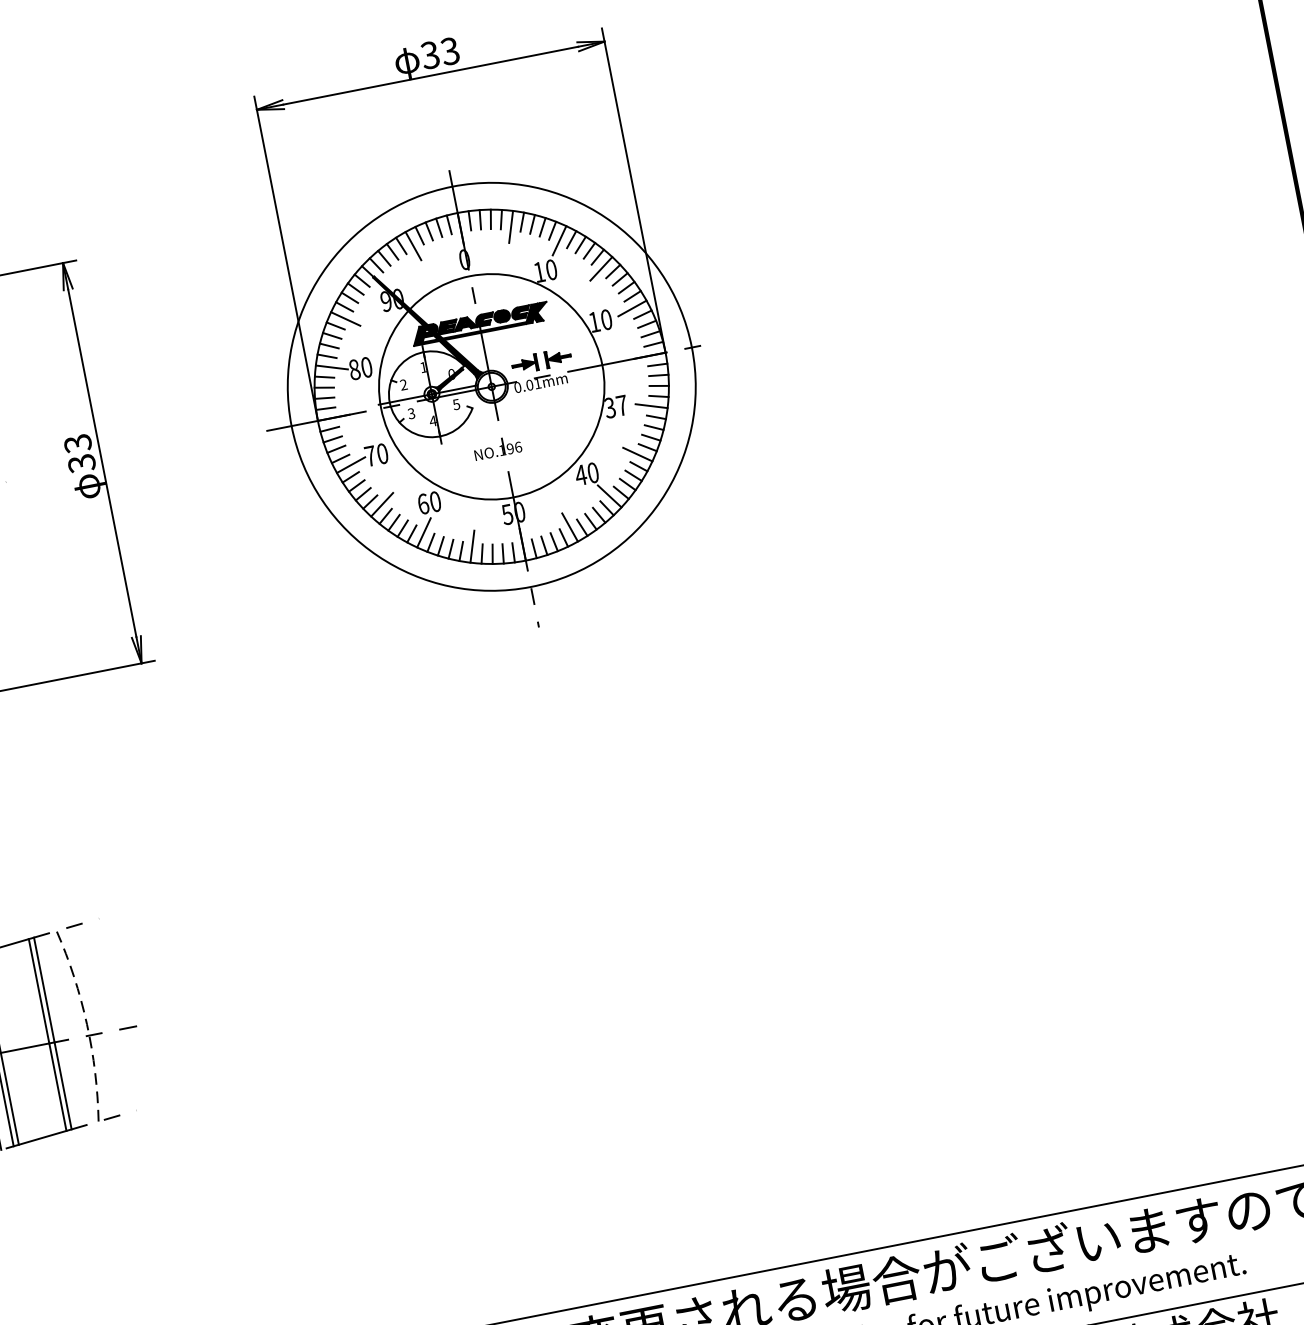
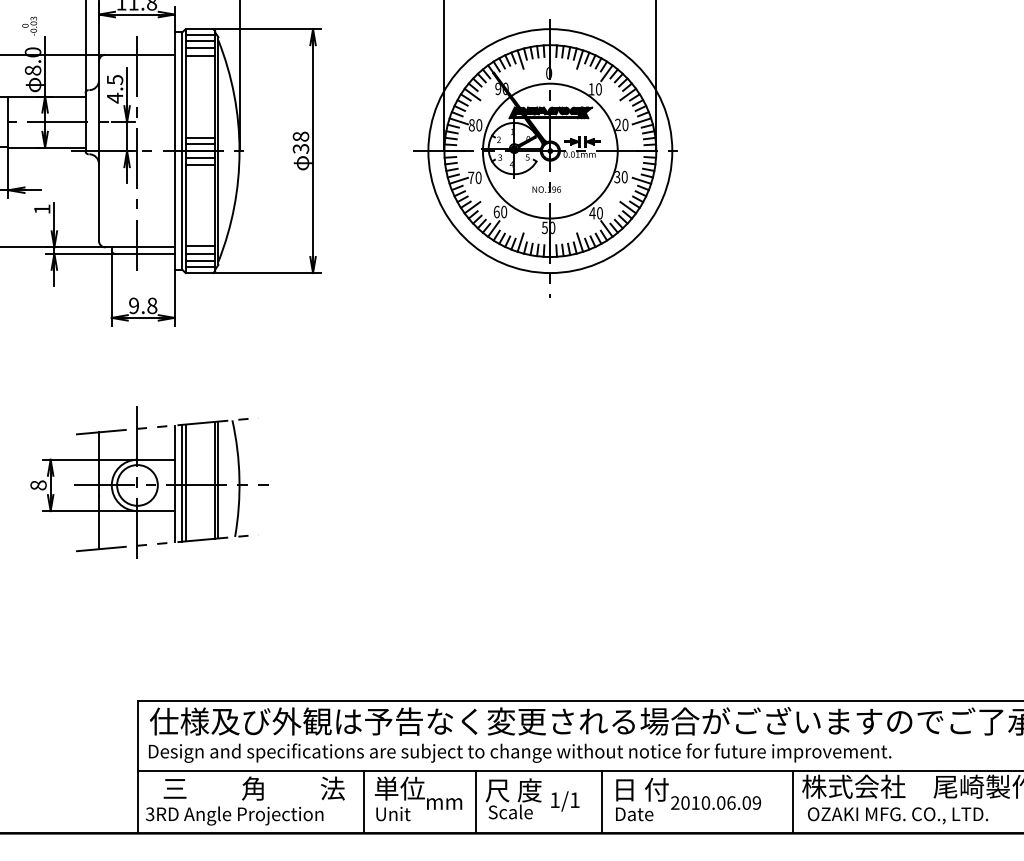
text: (595, 321) -> (618, 124), 10 -> 20
text: (621, 404) -> (624, 176), 37 -> 30
text: (77, 443) -> (300, 136), 33 -> 38
arc: (87, 1024) -> (239, 478), dashed -> solid

